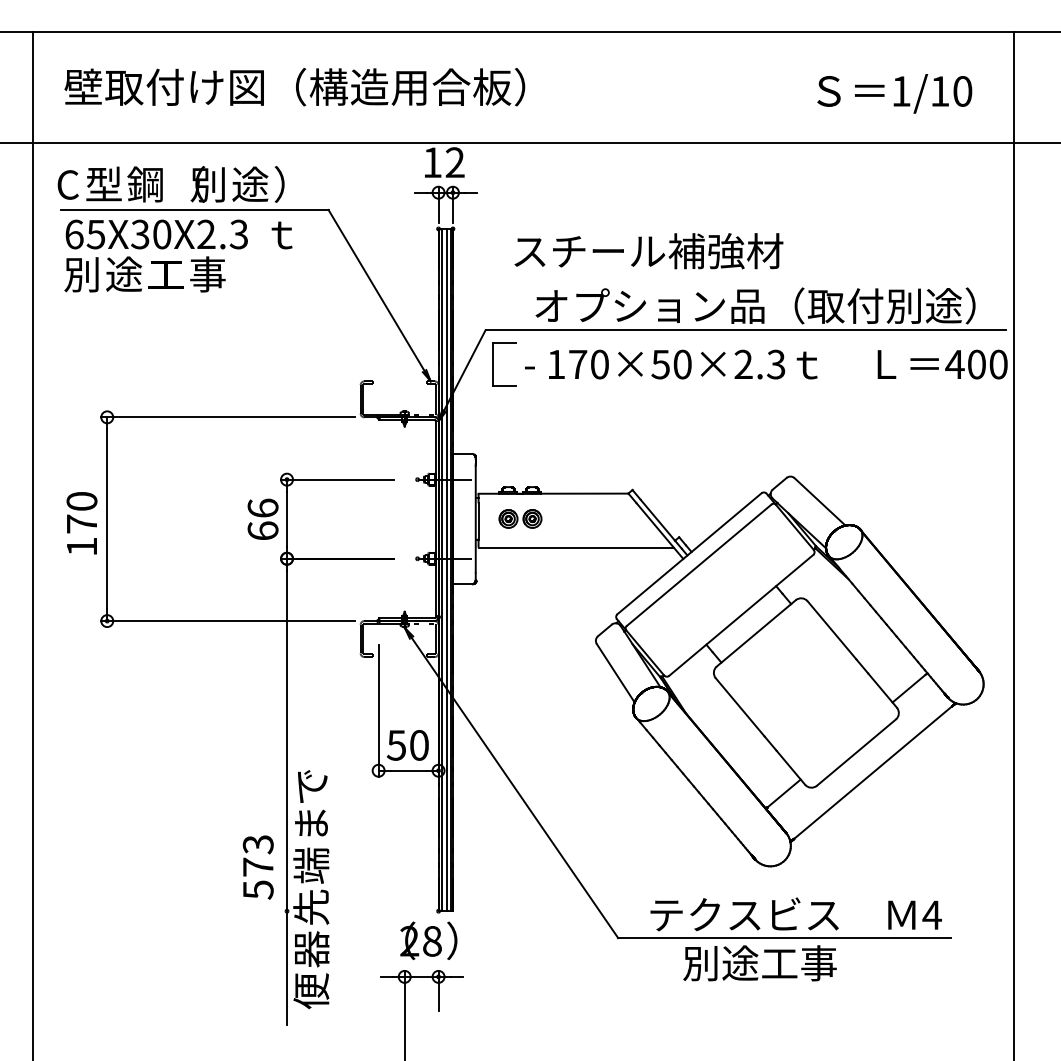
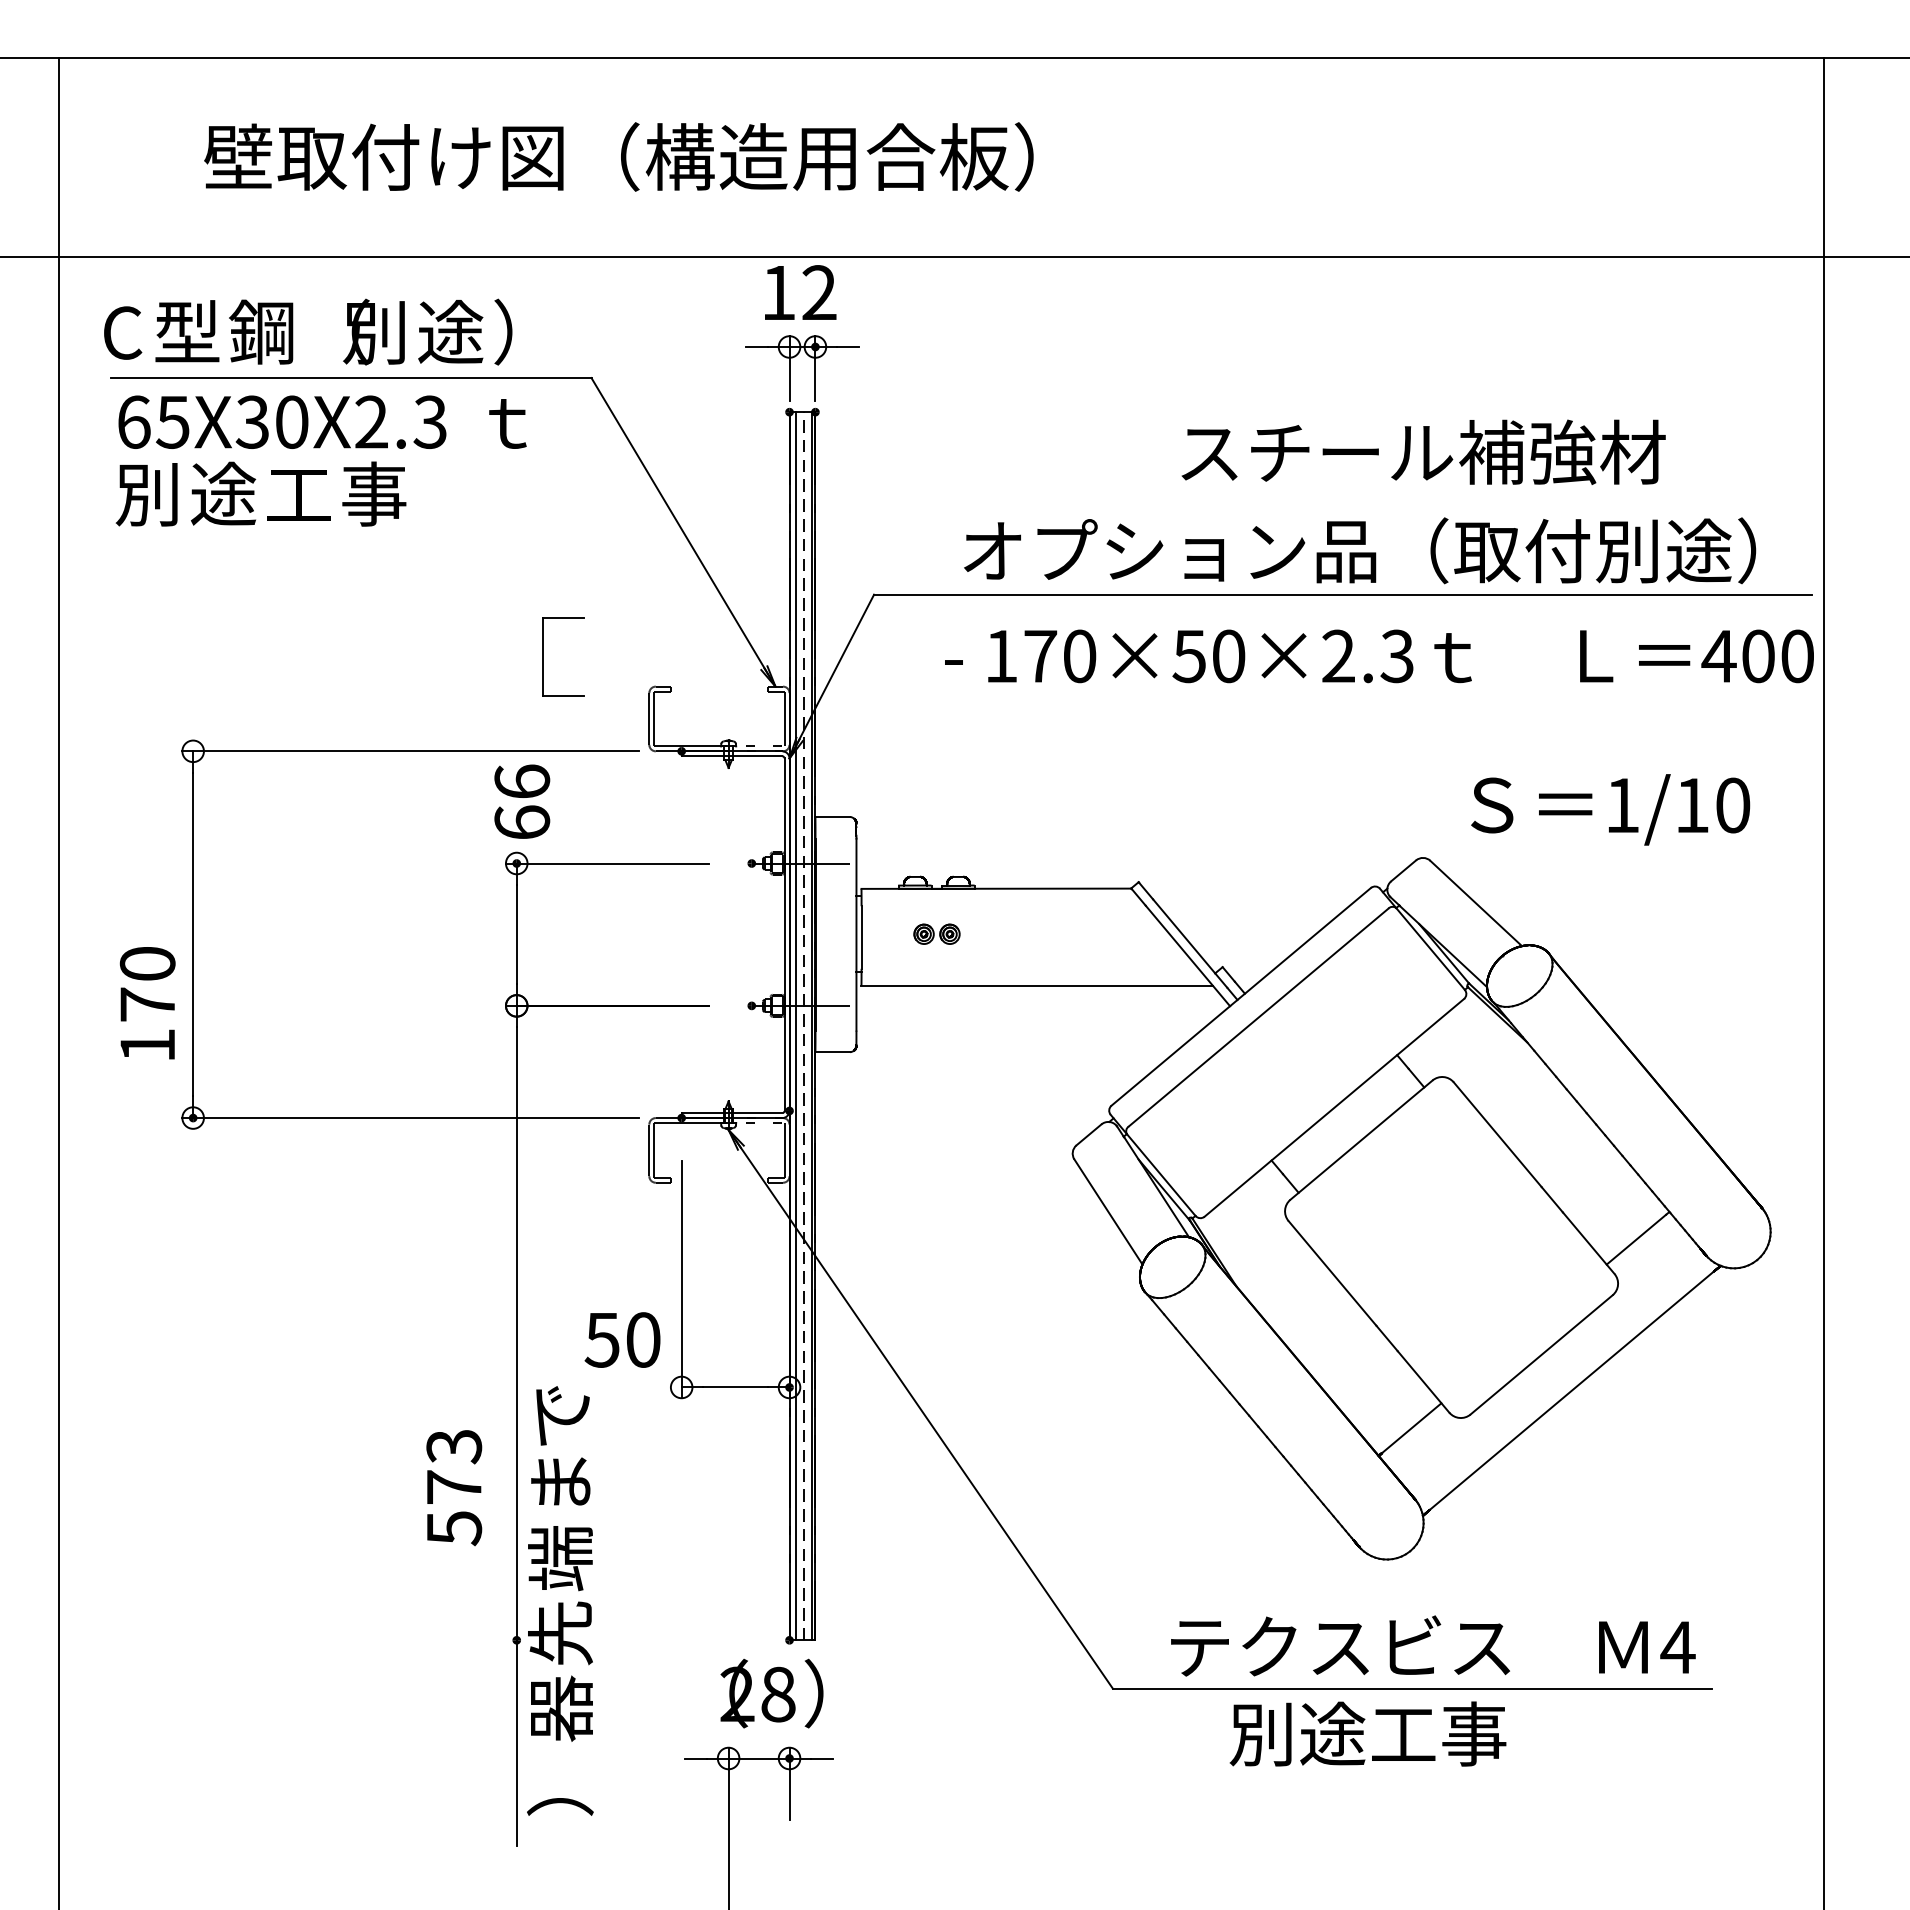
text: (294, 87) -> (618, 157), moved
text: (894, 93) -> (1610, 809), moved
text: (648, 251) -> (1423, 452), moved
part: (493, 364) -> (542, 656), moved
text: (262, 518) -> (521, 800), moved
part: (520, 518) -> (937, 933), size x0.6
text: (81, 523) -> (146, 1003), moved
line: (446, 569) -> (803, 1025), solid -> dashed
text: (407, 745) -> (622, 1340), moved
text: (257, 867) -> (452, 1487), moved
text: (310, 991) -> (559, 1784), 便 -> ）

